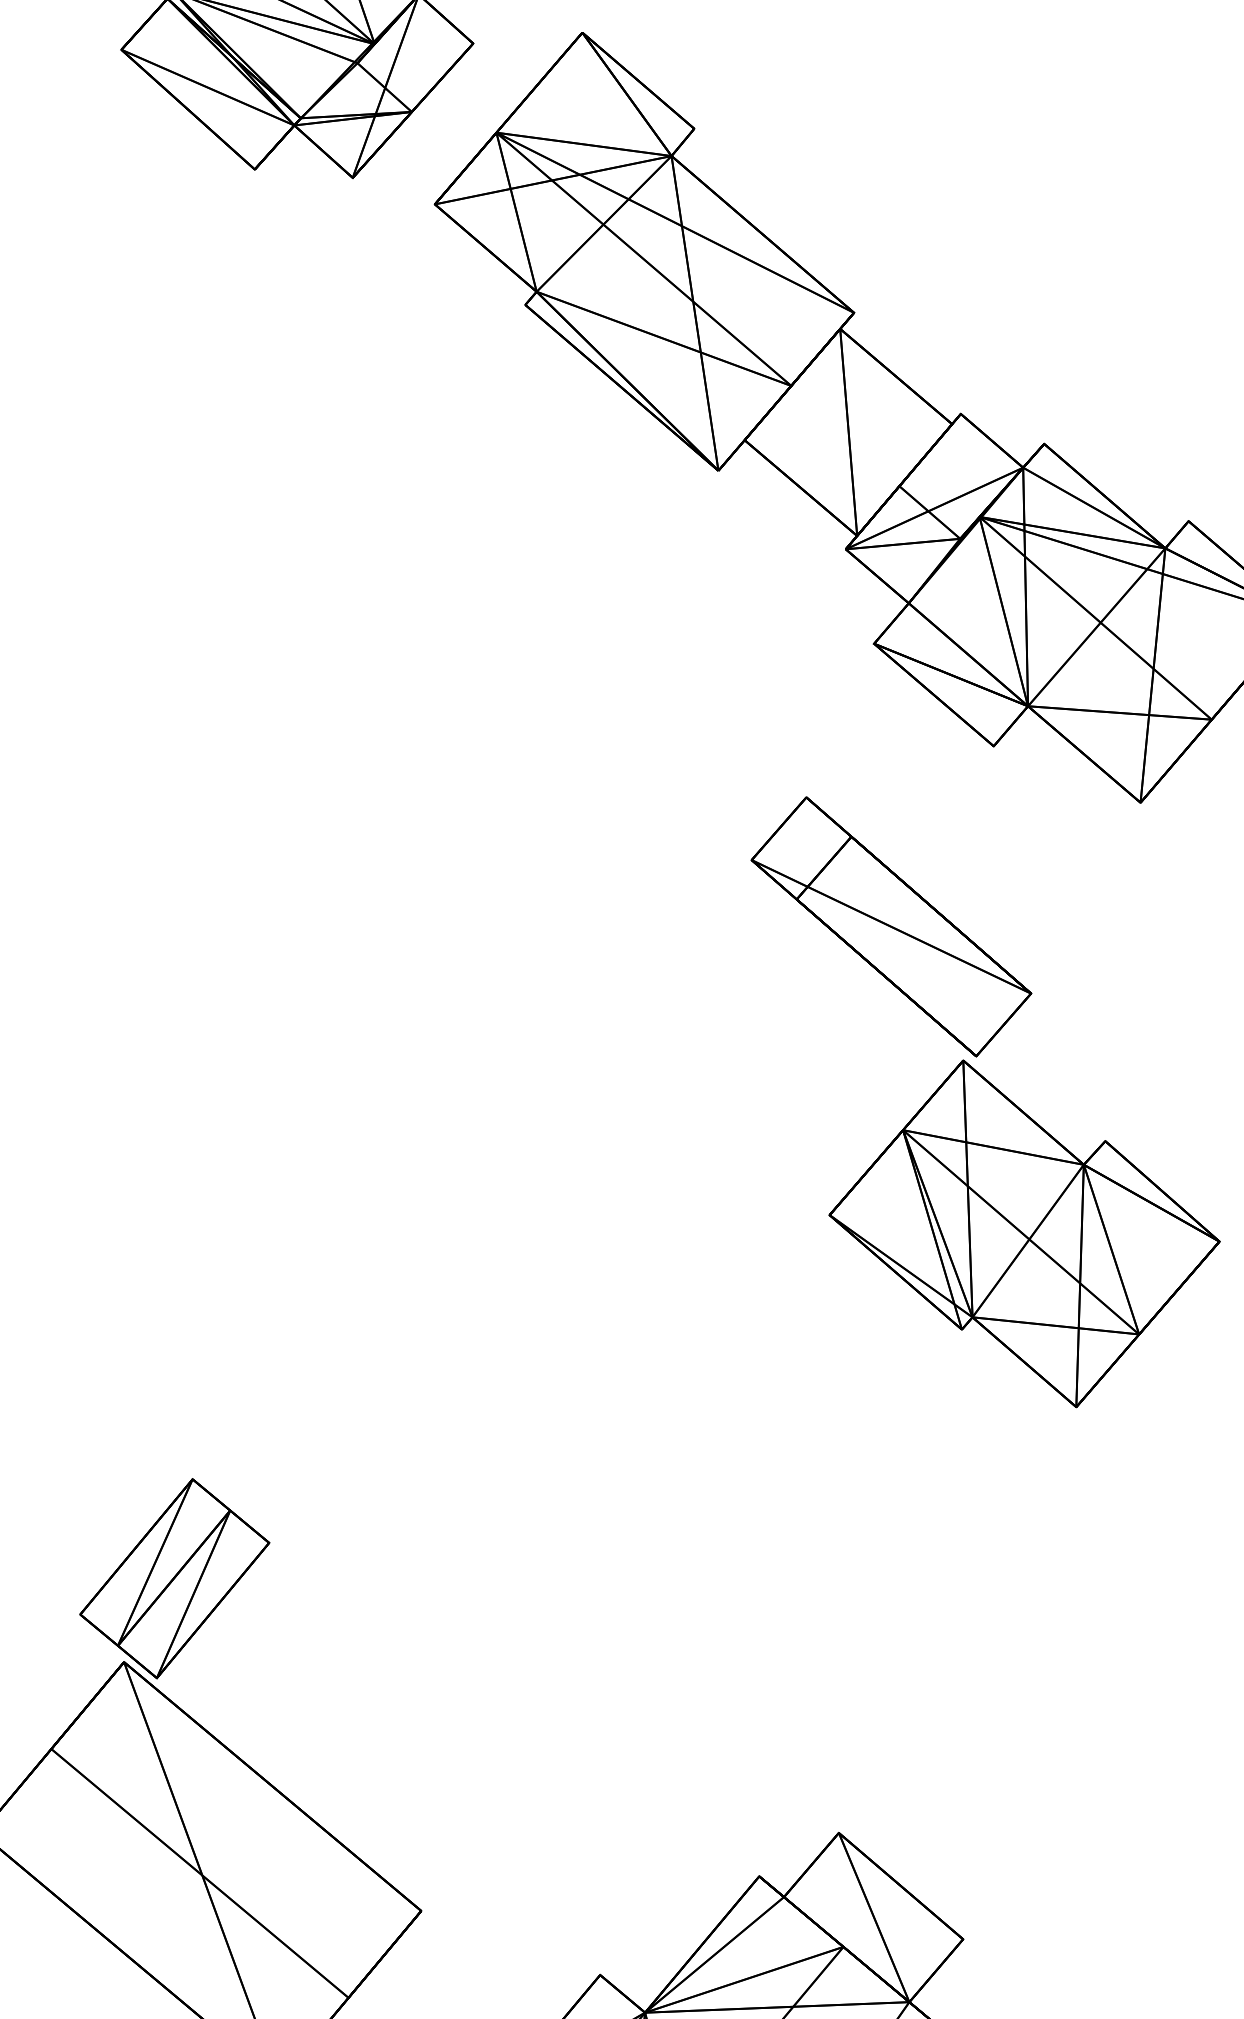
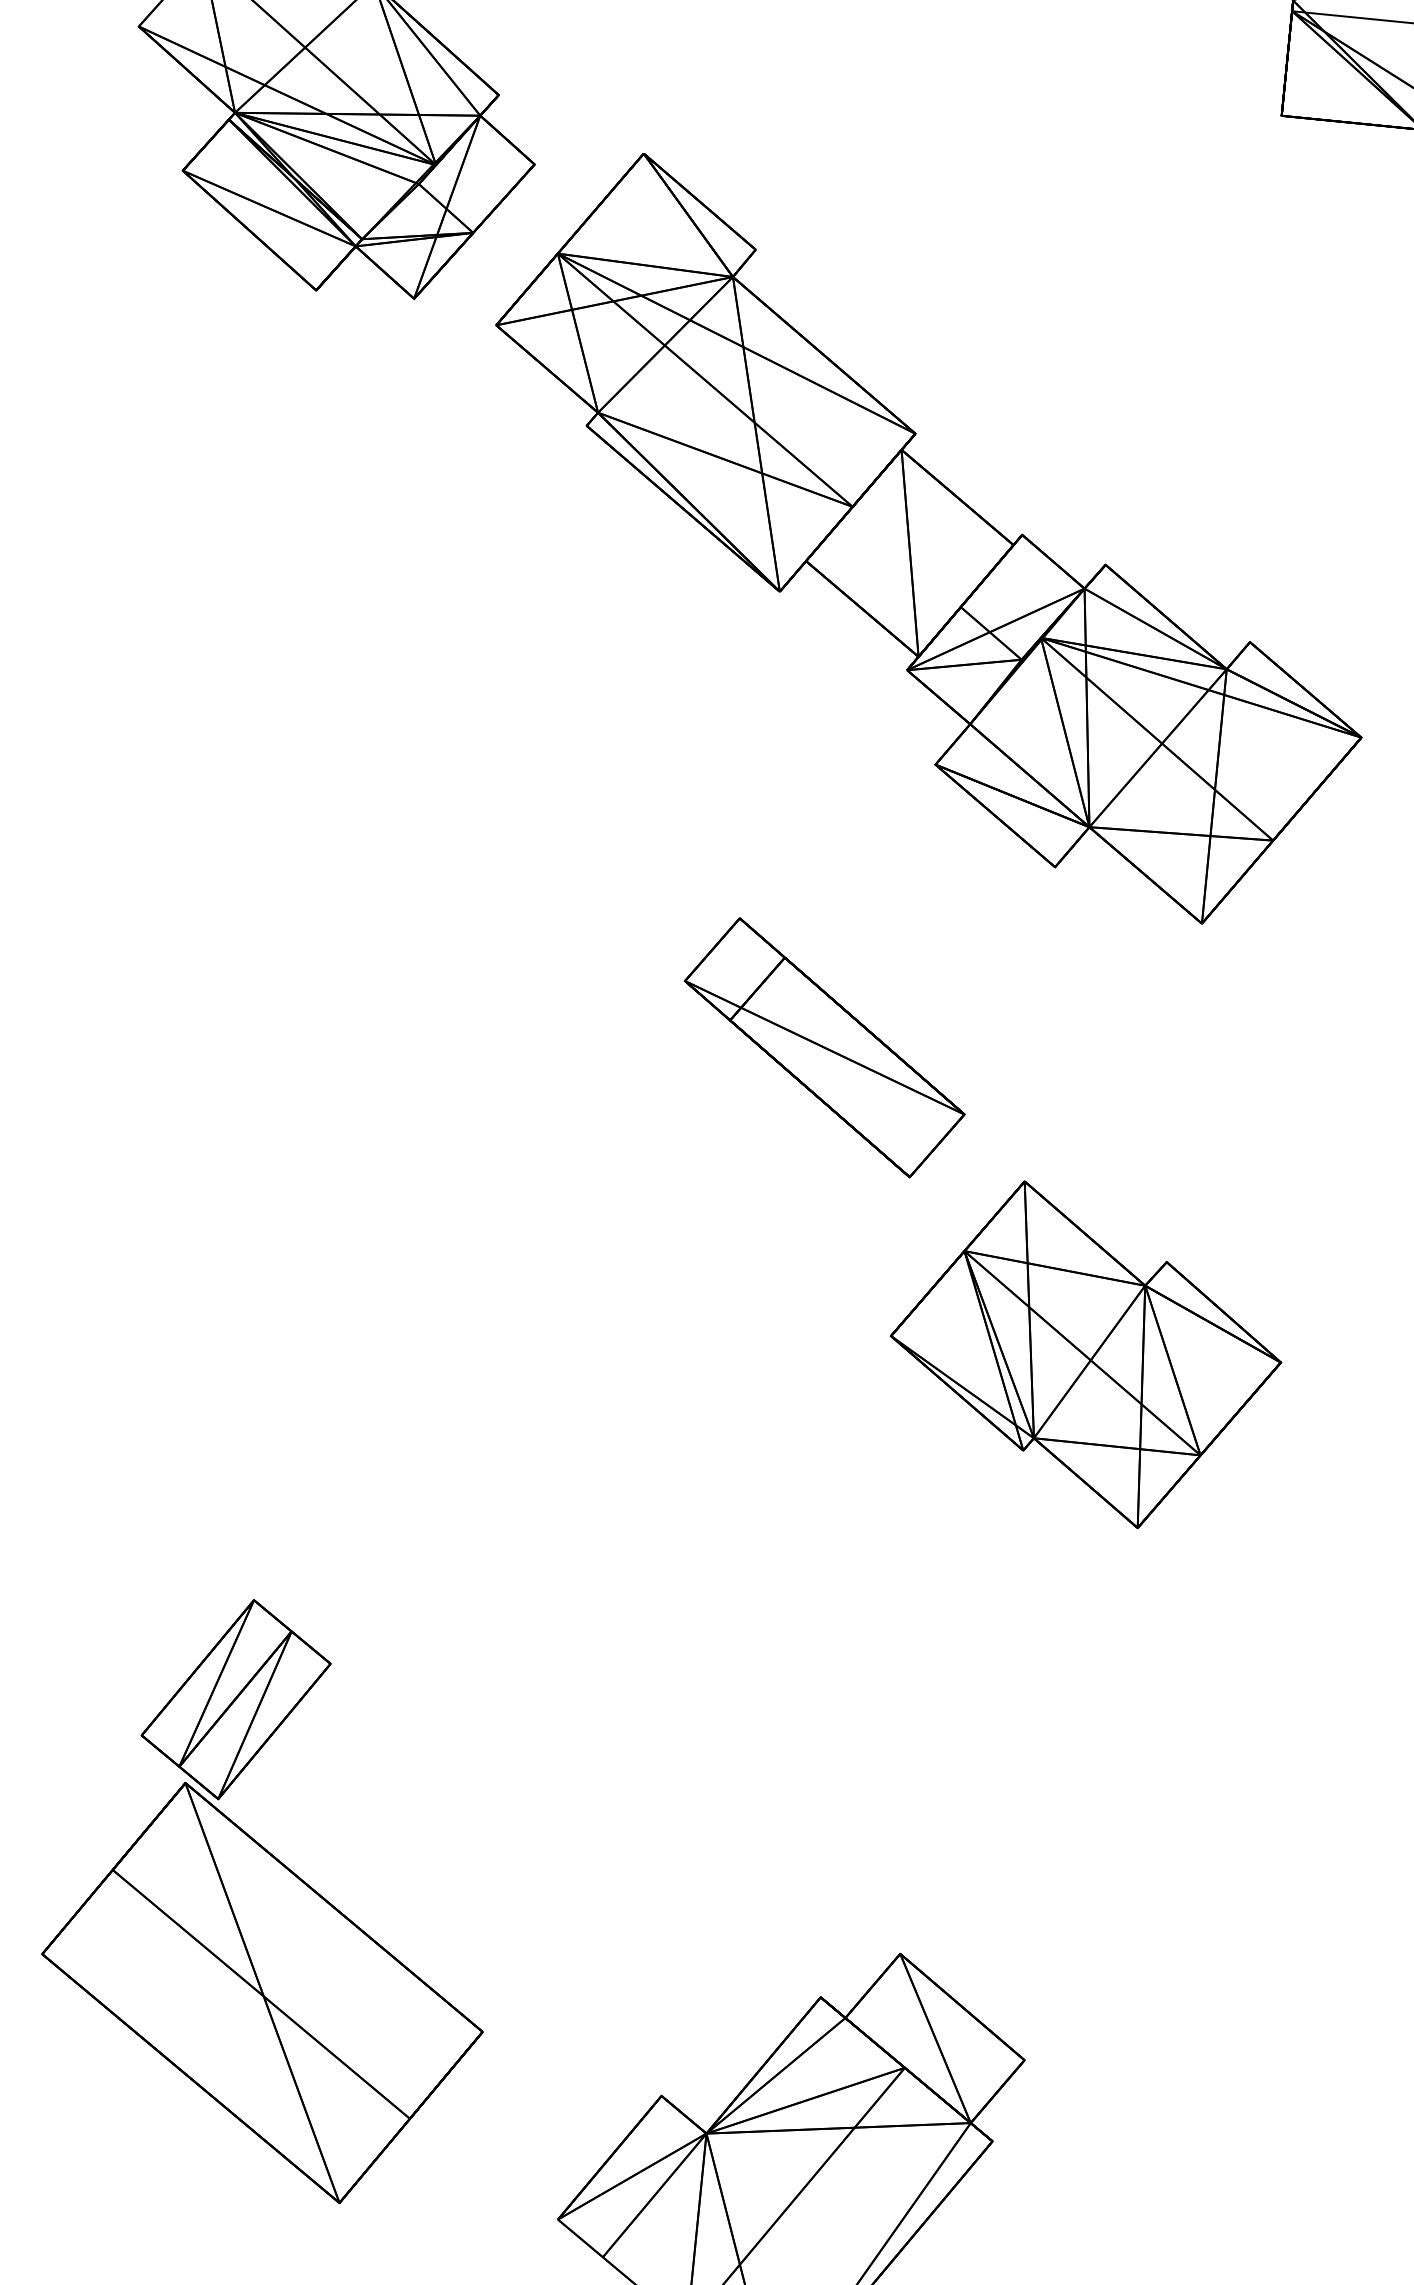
part: (891, 926) -> (824, 1047), moved

